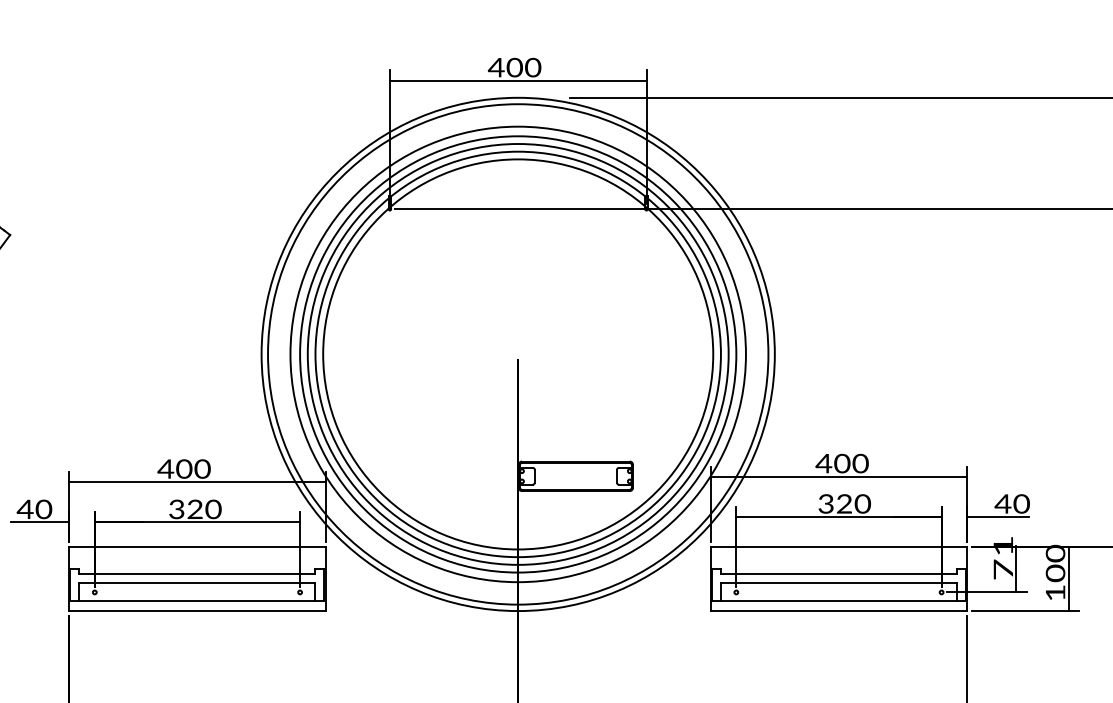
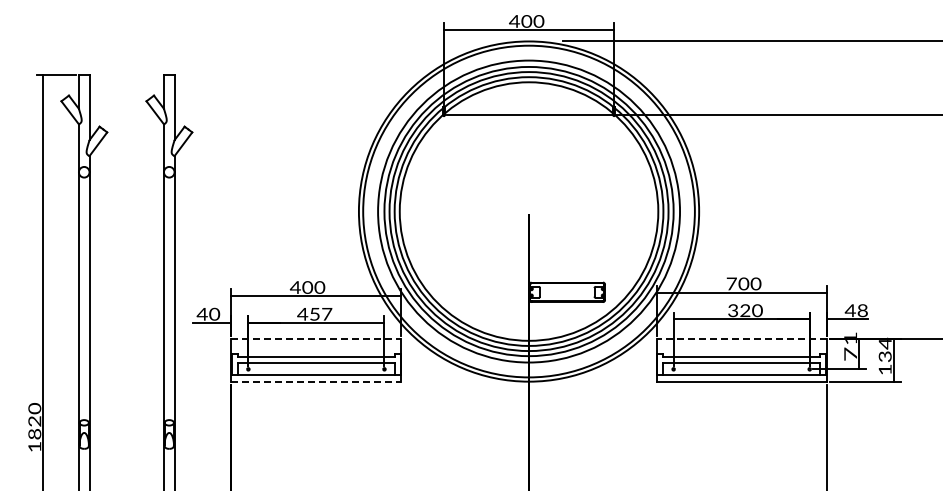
text: (823, 462) -> (731, 283), 400 -> 700
text: (1021, 503) -> (862, 310), 40 -> 48
text: (194, 508) -> (314, 313), 320 -> 457
line: (197, 547) -> (316, 339), solid -> dashed
line: (838, 547) -> (741, 339), solid -> dashed
text: (1054, 562) -> (884, 349), 100 -> 134
line: (197, 610) -> (316, 381), solid -> dashed

